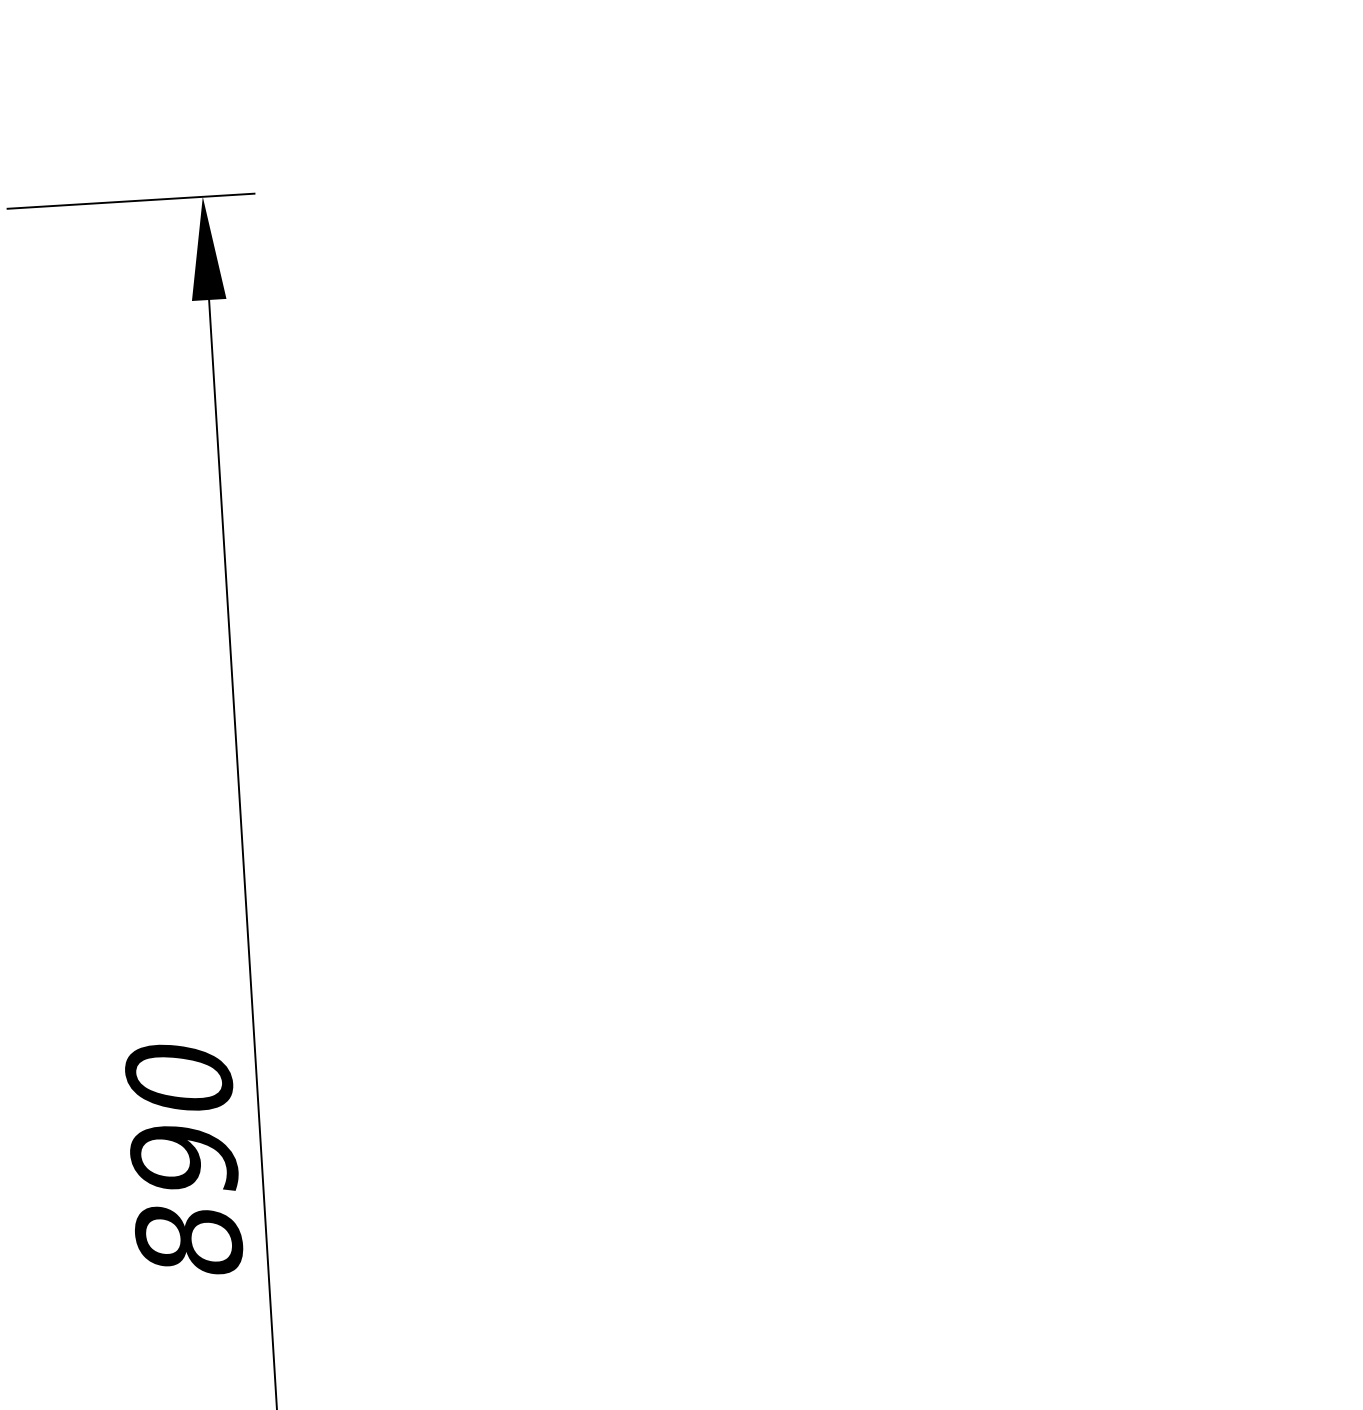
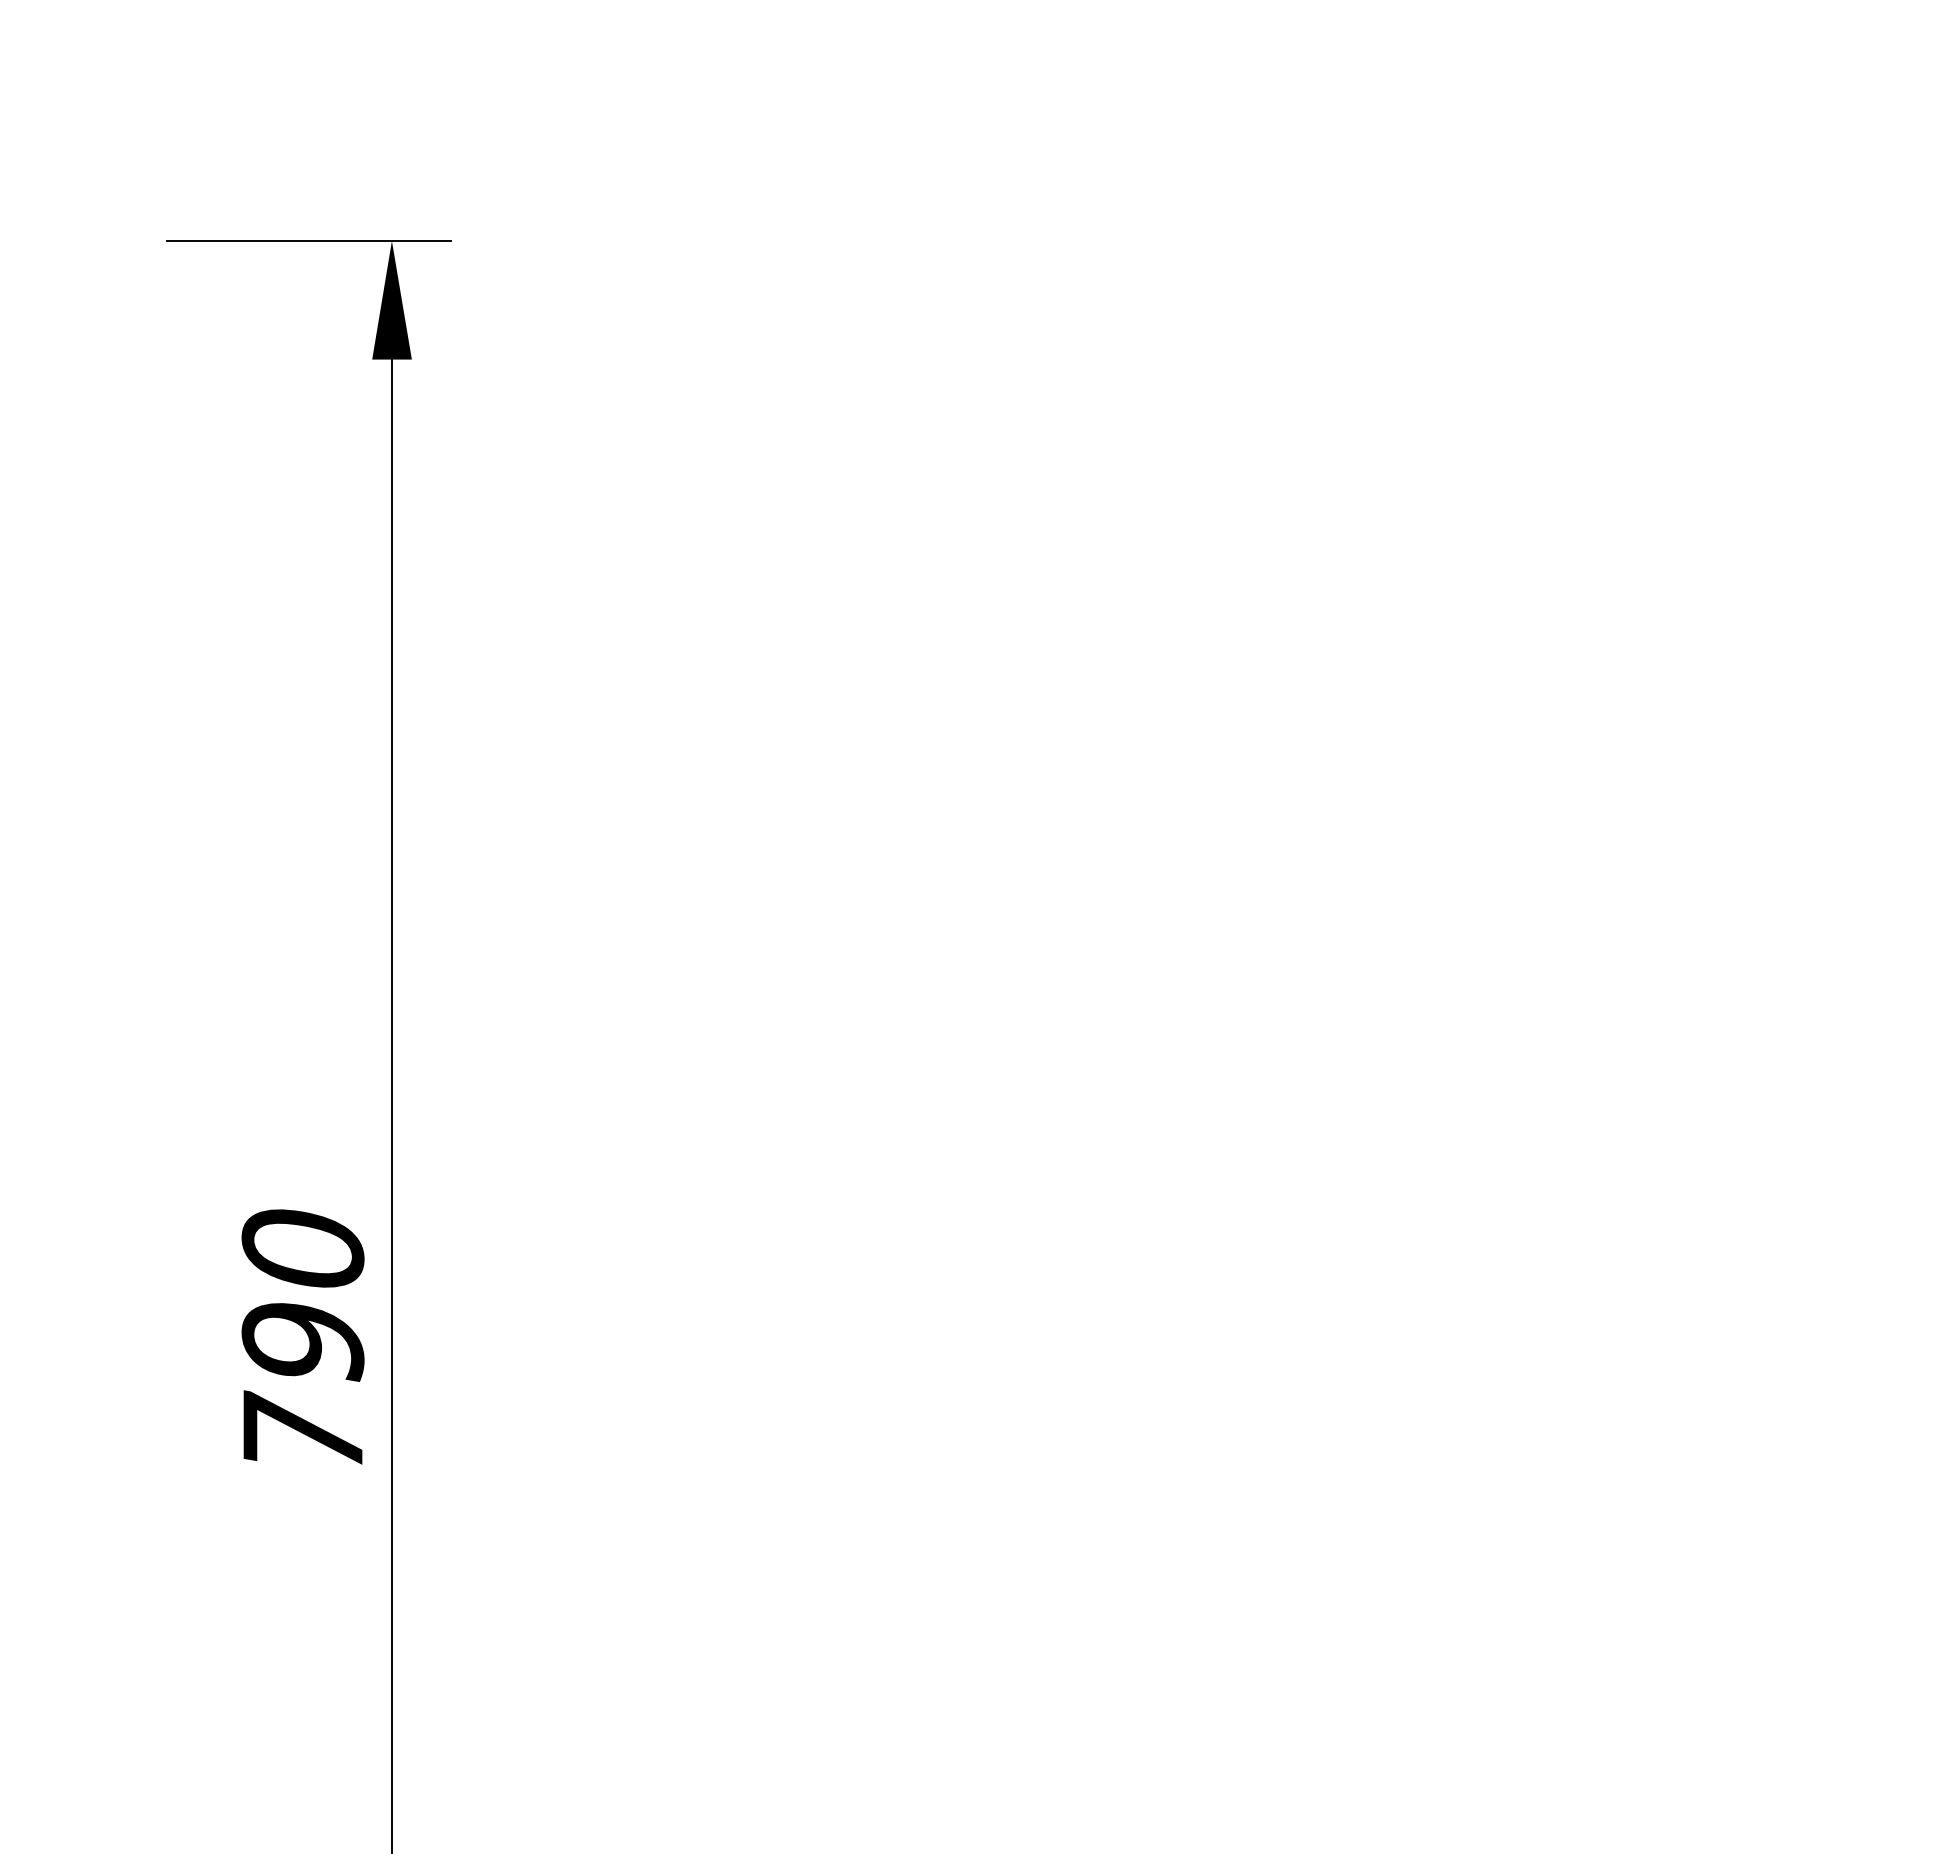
text: (188, 1238) -> (302, 1433), 890 -> 790

